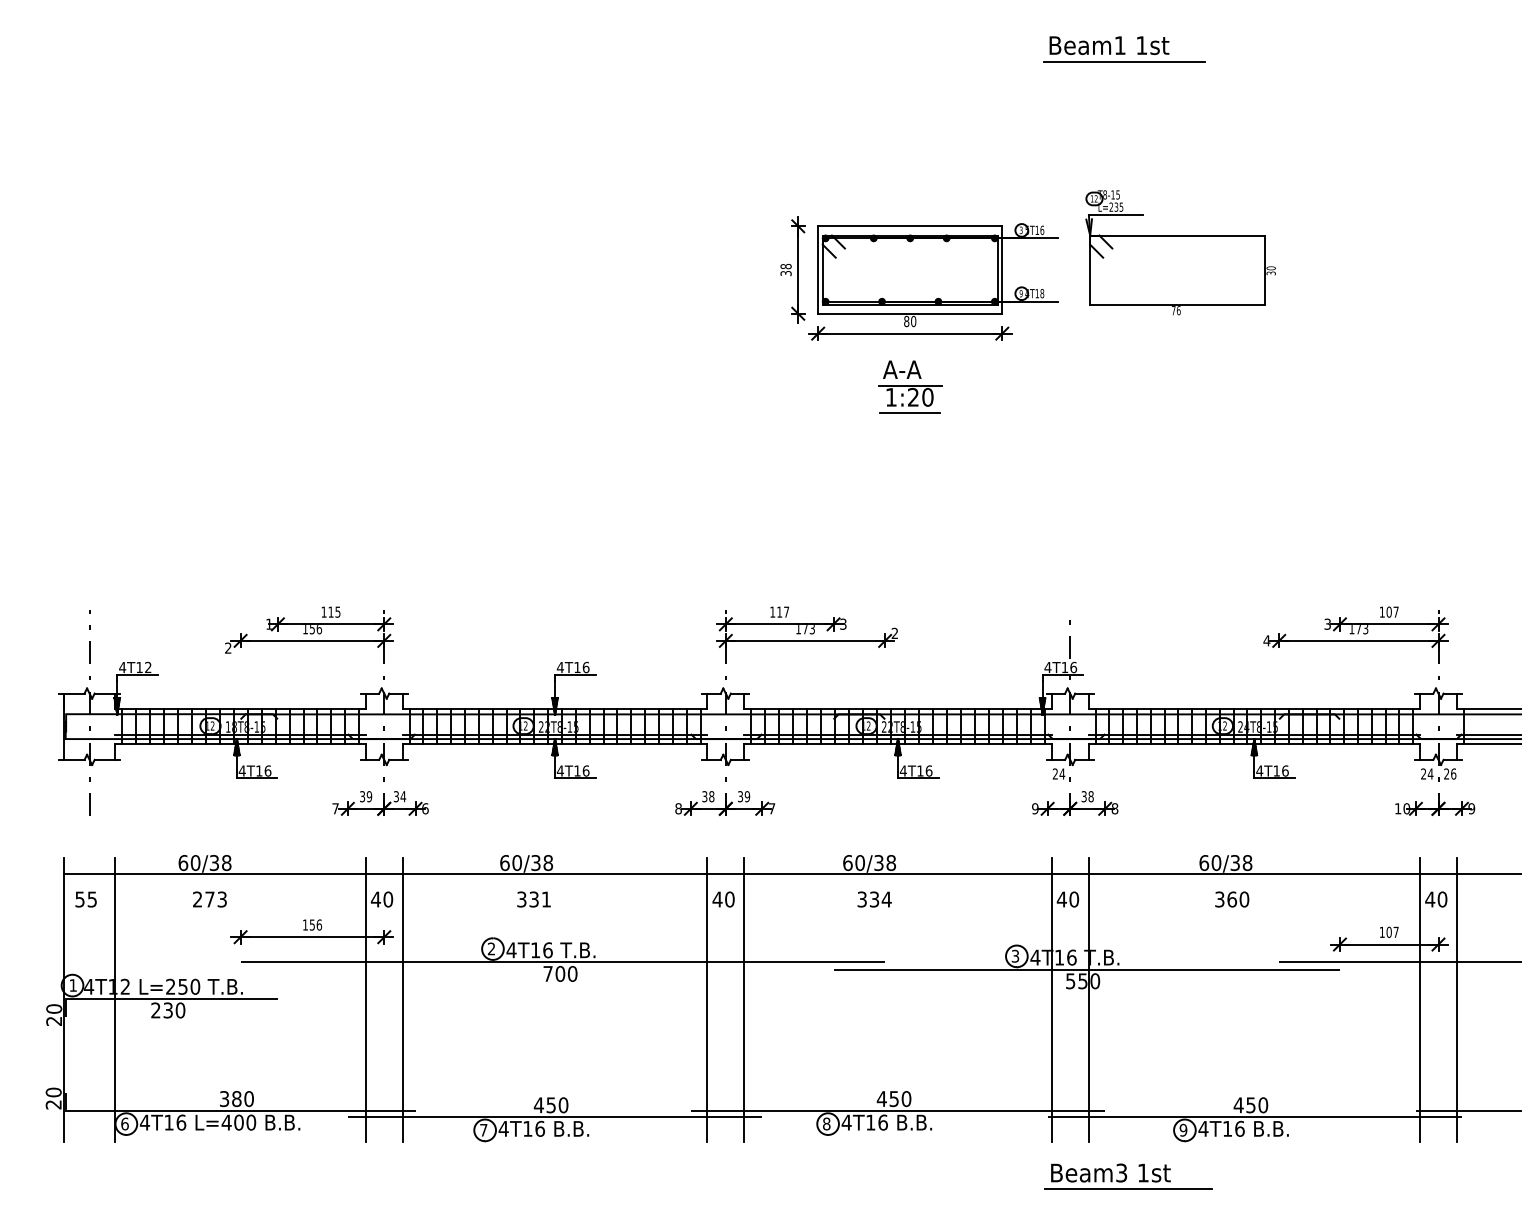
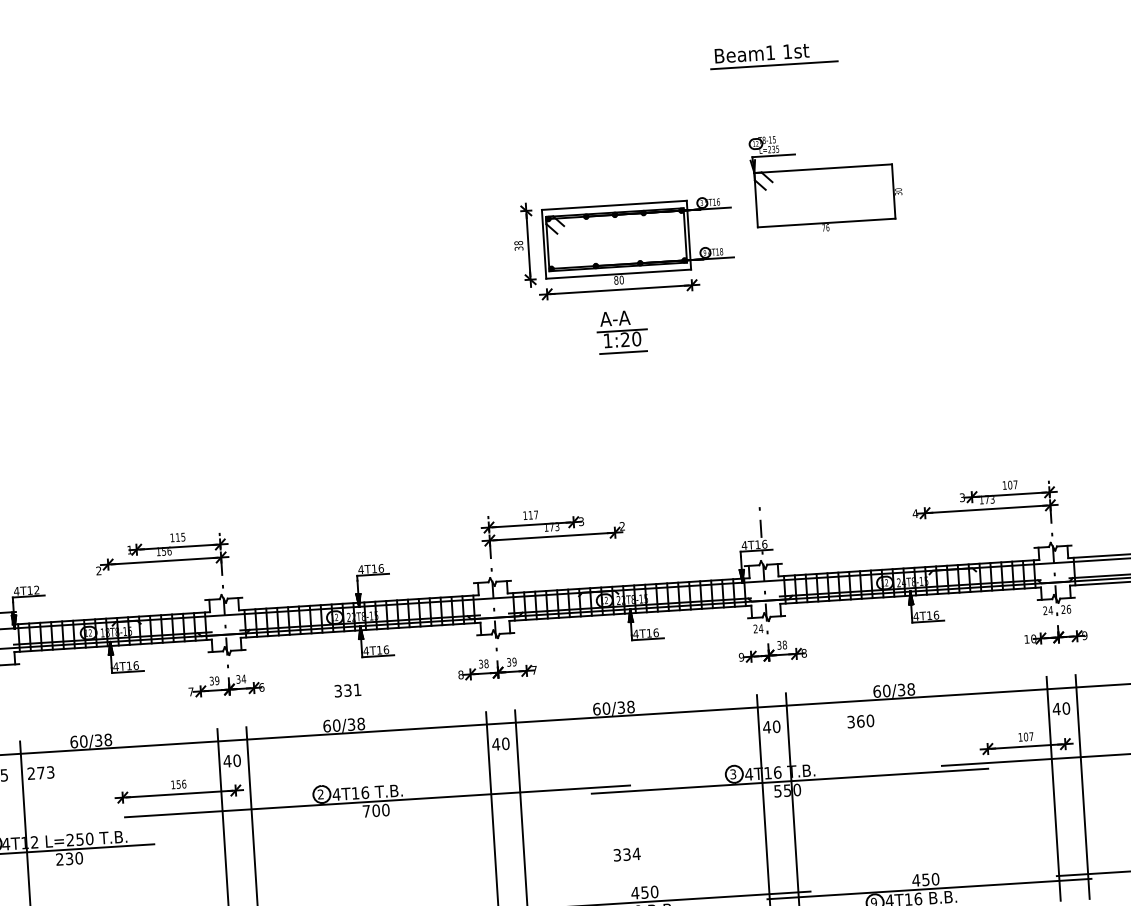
part: (1180, 252) -> (826, 181), moved
text: (209, 899) -> (40, 773), moved
text: (533, 899) -> (347, 690), moved
text: (874, 899) -> (626, 854), moved
text: (1232, 899) -> (861, 721), moved

